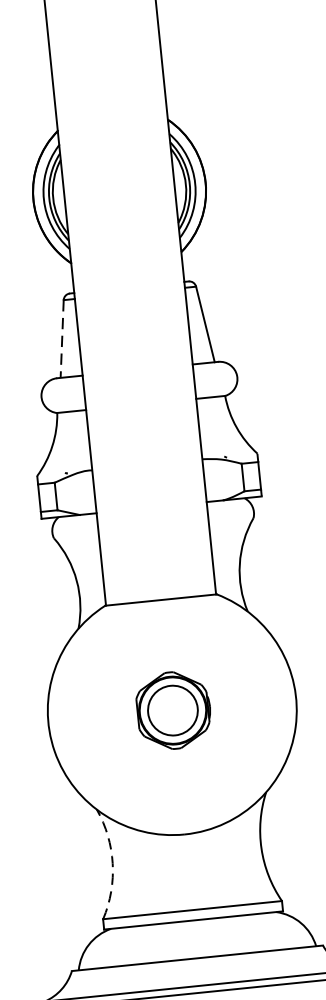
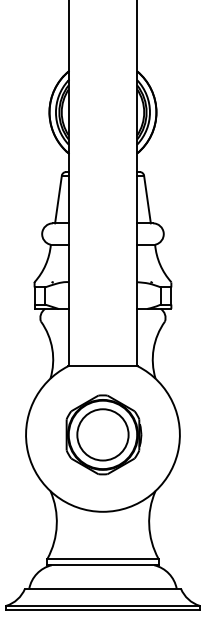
line: (62, 340) -> (58, 200), dashed -> solid
part: (173, 709) -> (103, 434), size x1.67
arc: (112, 864) -> (56, 525), dashed -> solid

